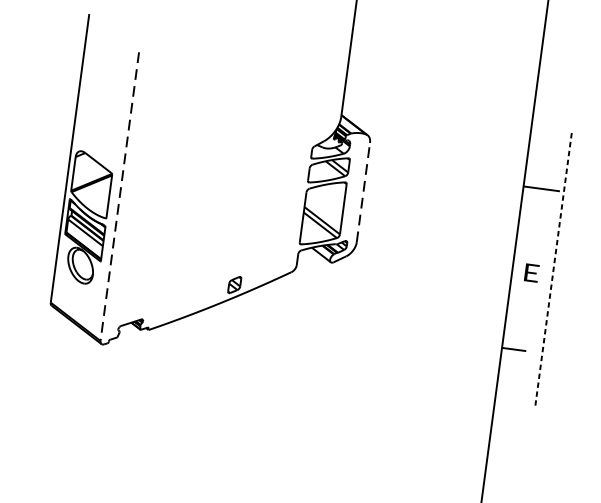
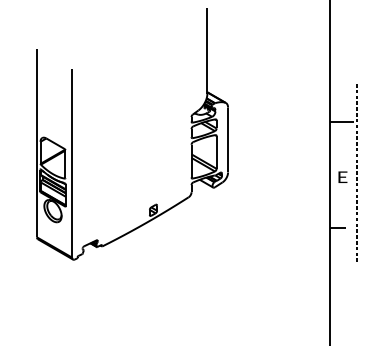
line: (364, 191) -> (228, 139), dashed -> solid
line: (120, 196) -> (72, 163), dashed -> solid

